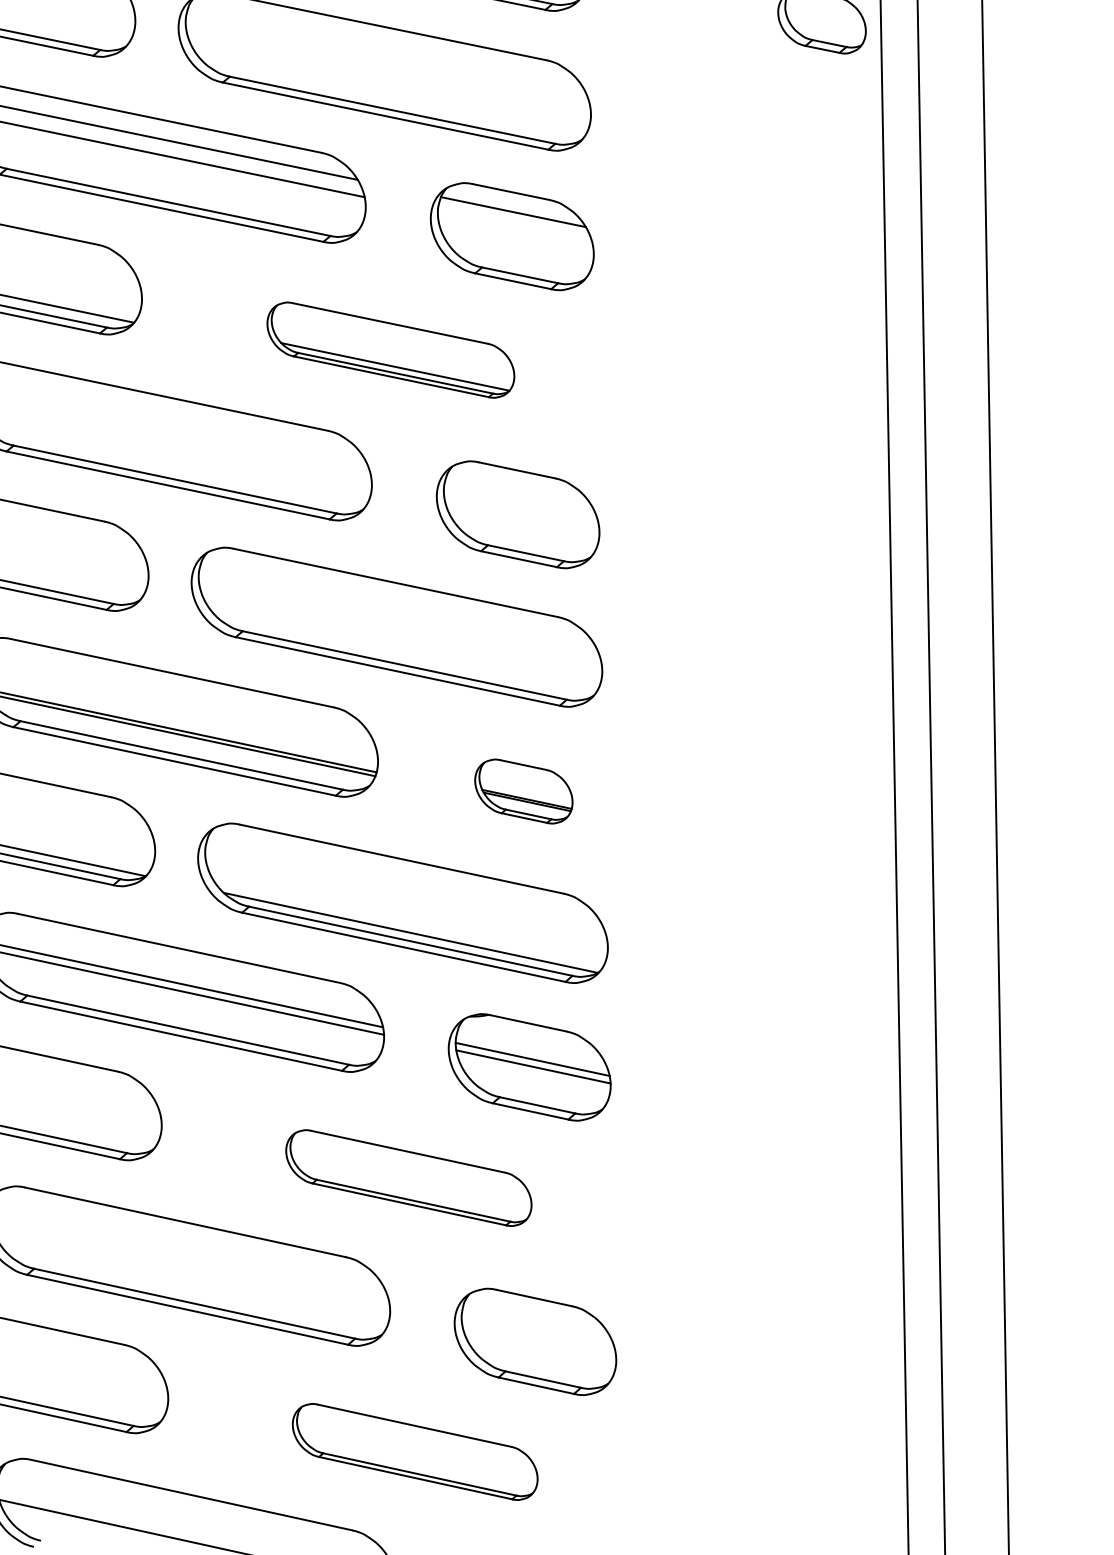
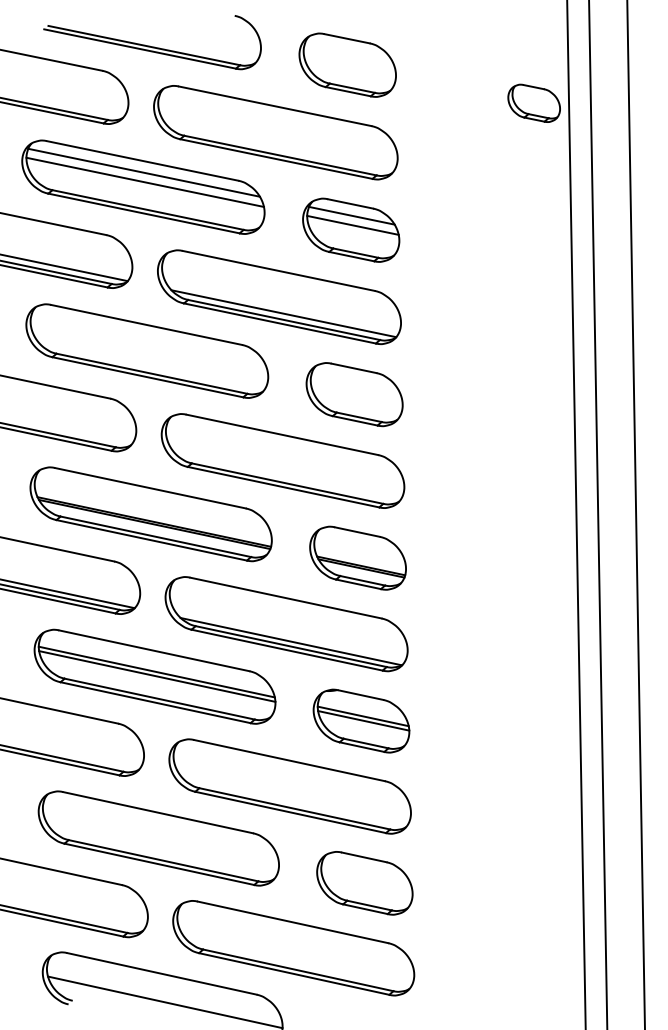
line: (514, 226) -> (352, 224), added
part: (390, 350) -> (279, 297), size x1.67
part: (522, 790) -> (357, 557), size x1.67
part: (407, 1178) -> (289, 786), size x1.67
part: (414, 1452) -> (293, 948), size x1.67

